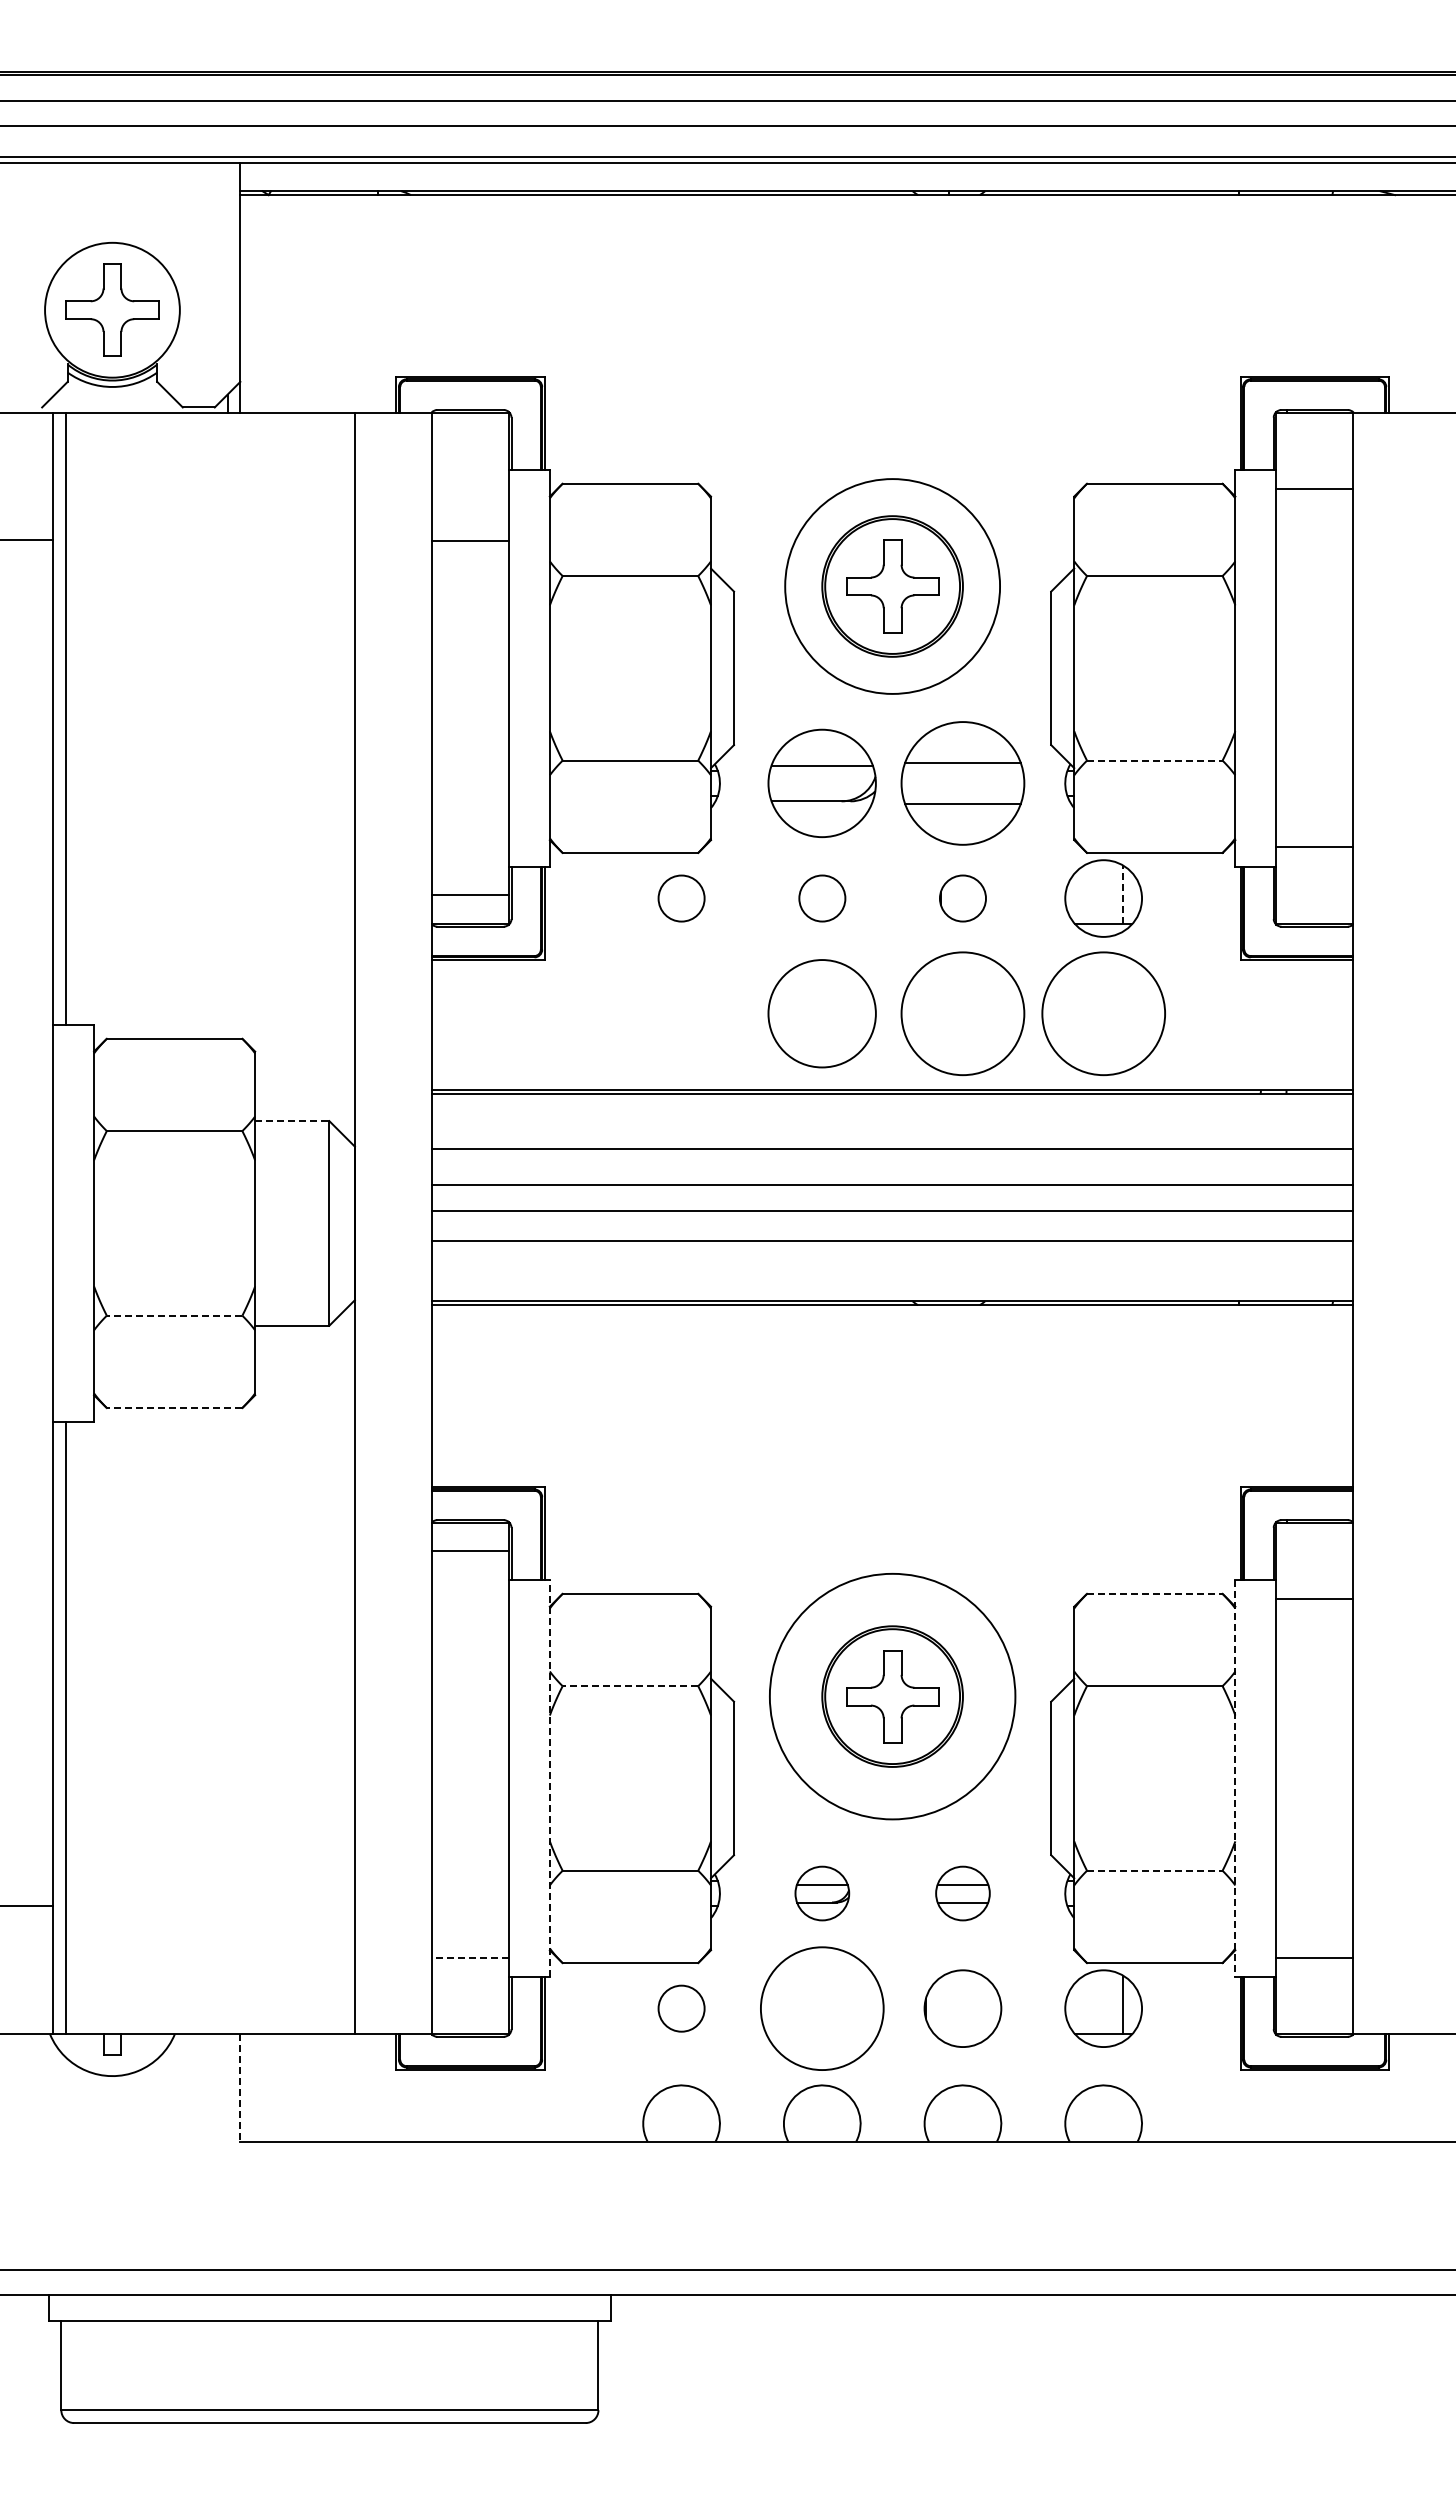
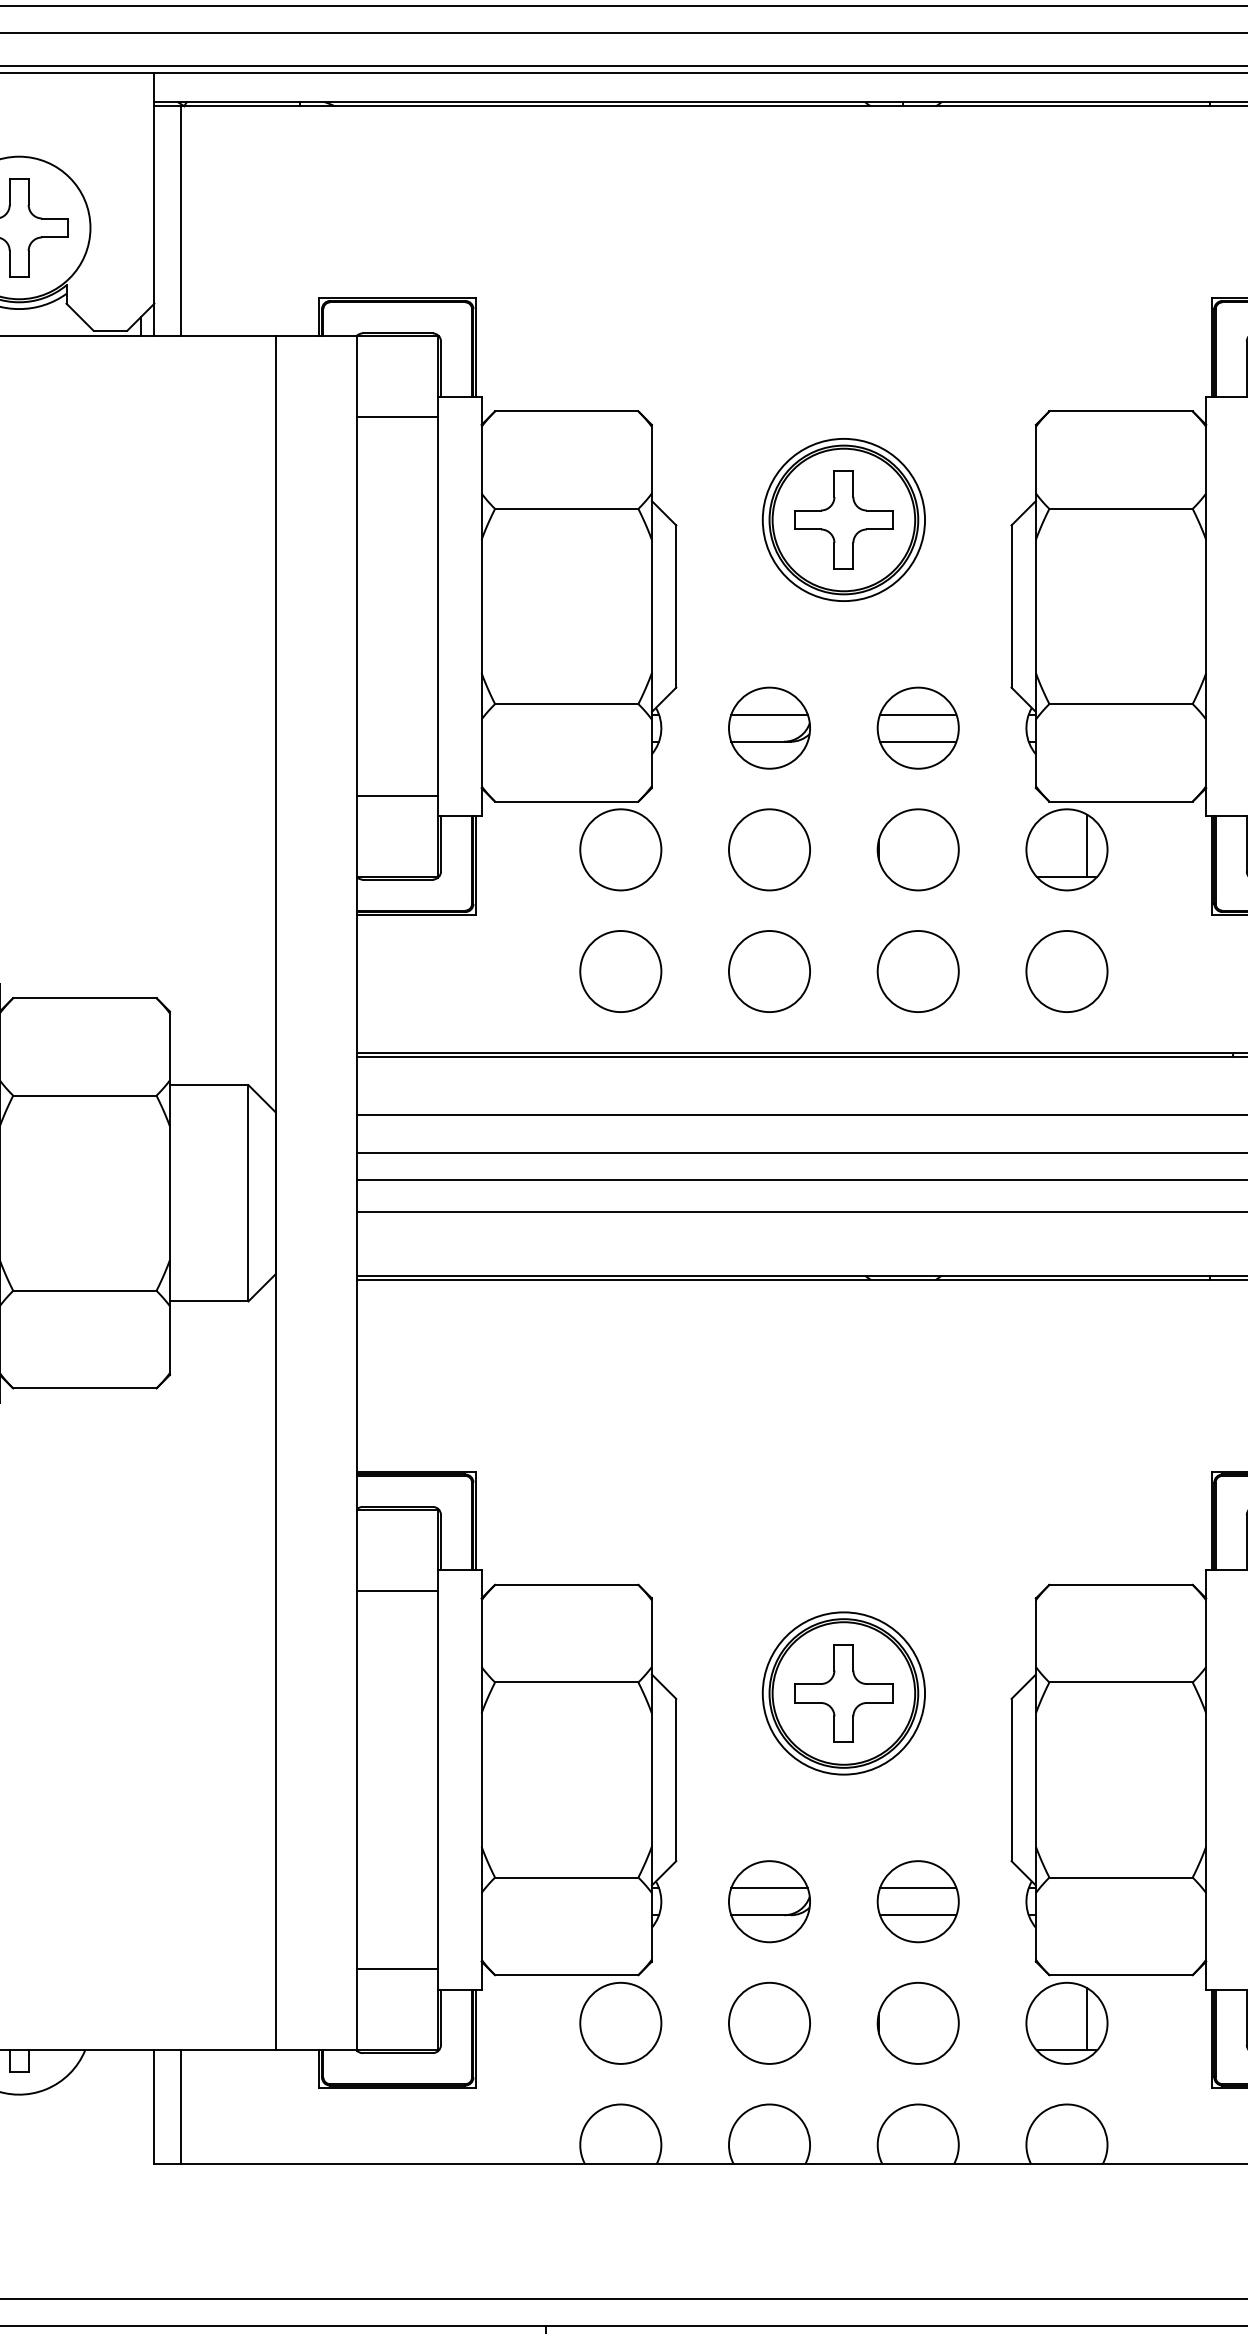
line: (265, 303) -> (180, 220), added
line: (470, 541) -> (397, 417), moved
circle: (892, 586) -> (843, 519), size x0.71
line: (1154, 760) -> (1120, 703), dashed -> solid
part: (822, 783) -> (769, 728), size x0.71
part: (962, 783) -> (917, 728), size x0.62
line: (1122, 894) -> (1086, 845), dashed -> solid
line: (470, 895) -> (397, 795), moved
circle: (681, 898) -> (620, 849), size x1.67
circle: (822, 898) -> (769, 849), size x1.67
part: (962, 898) -> (917, 849), size x1.67
circle: (681, 1013) -> (620, 971), added
circle: (822, 1013) -> (769, 971), size x0.71
circle: (962, 1013) -> (917, 971), size x0.62
circle: (1103, 1013) -> (1066, 971), size x0.62
line: (292, 1121) -> (209, 1085), dashed -> solid
line: (174, 1315) -> (84, 1290), dashed -> solid
line: (174, 1408) -> (84, 1388), dashed -> solid
line: (470, 1551) -> (397, 1590), moved
line: (1154, 1593) -> (1120, 1584), dashed -> solid
line: (630, 1686) -> (566, 1682), dashed -> solid
circle: (892, 1696) -> (843, 1693), size x0.62
line: (549, 1777) -> (481, 1778), dashed -> solid
line: (1235, 1778) -> (1206, 1780), dashed -> solid
line: (1154, 1870) -> (1120, 1877), dashed -> solid
part: (822, 1893) -> (769, 1901), size x1.43
part: (962, 1893) -> (917, 1901), size x1.43
line: (470, 1957) -> (397, 1969), dashed -> solid
circle: (681, 2008) -> (620, 2023), size x1.67
circle: (821, 2008) -> (768, 2023), size x0.62
line: (240, 2087) -> (154, 2106), dashed -> solid
line: (265, 2087) -> (180, 2106), added

